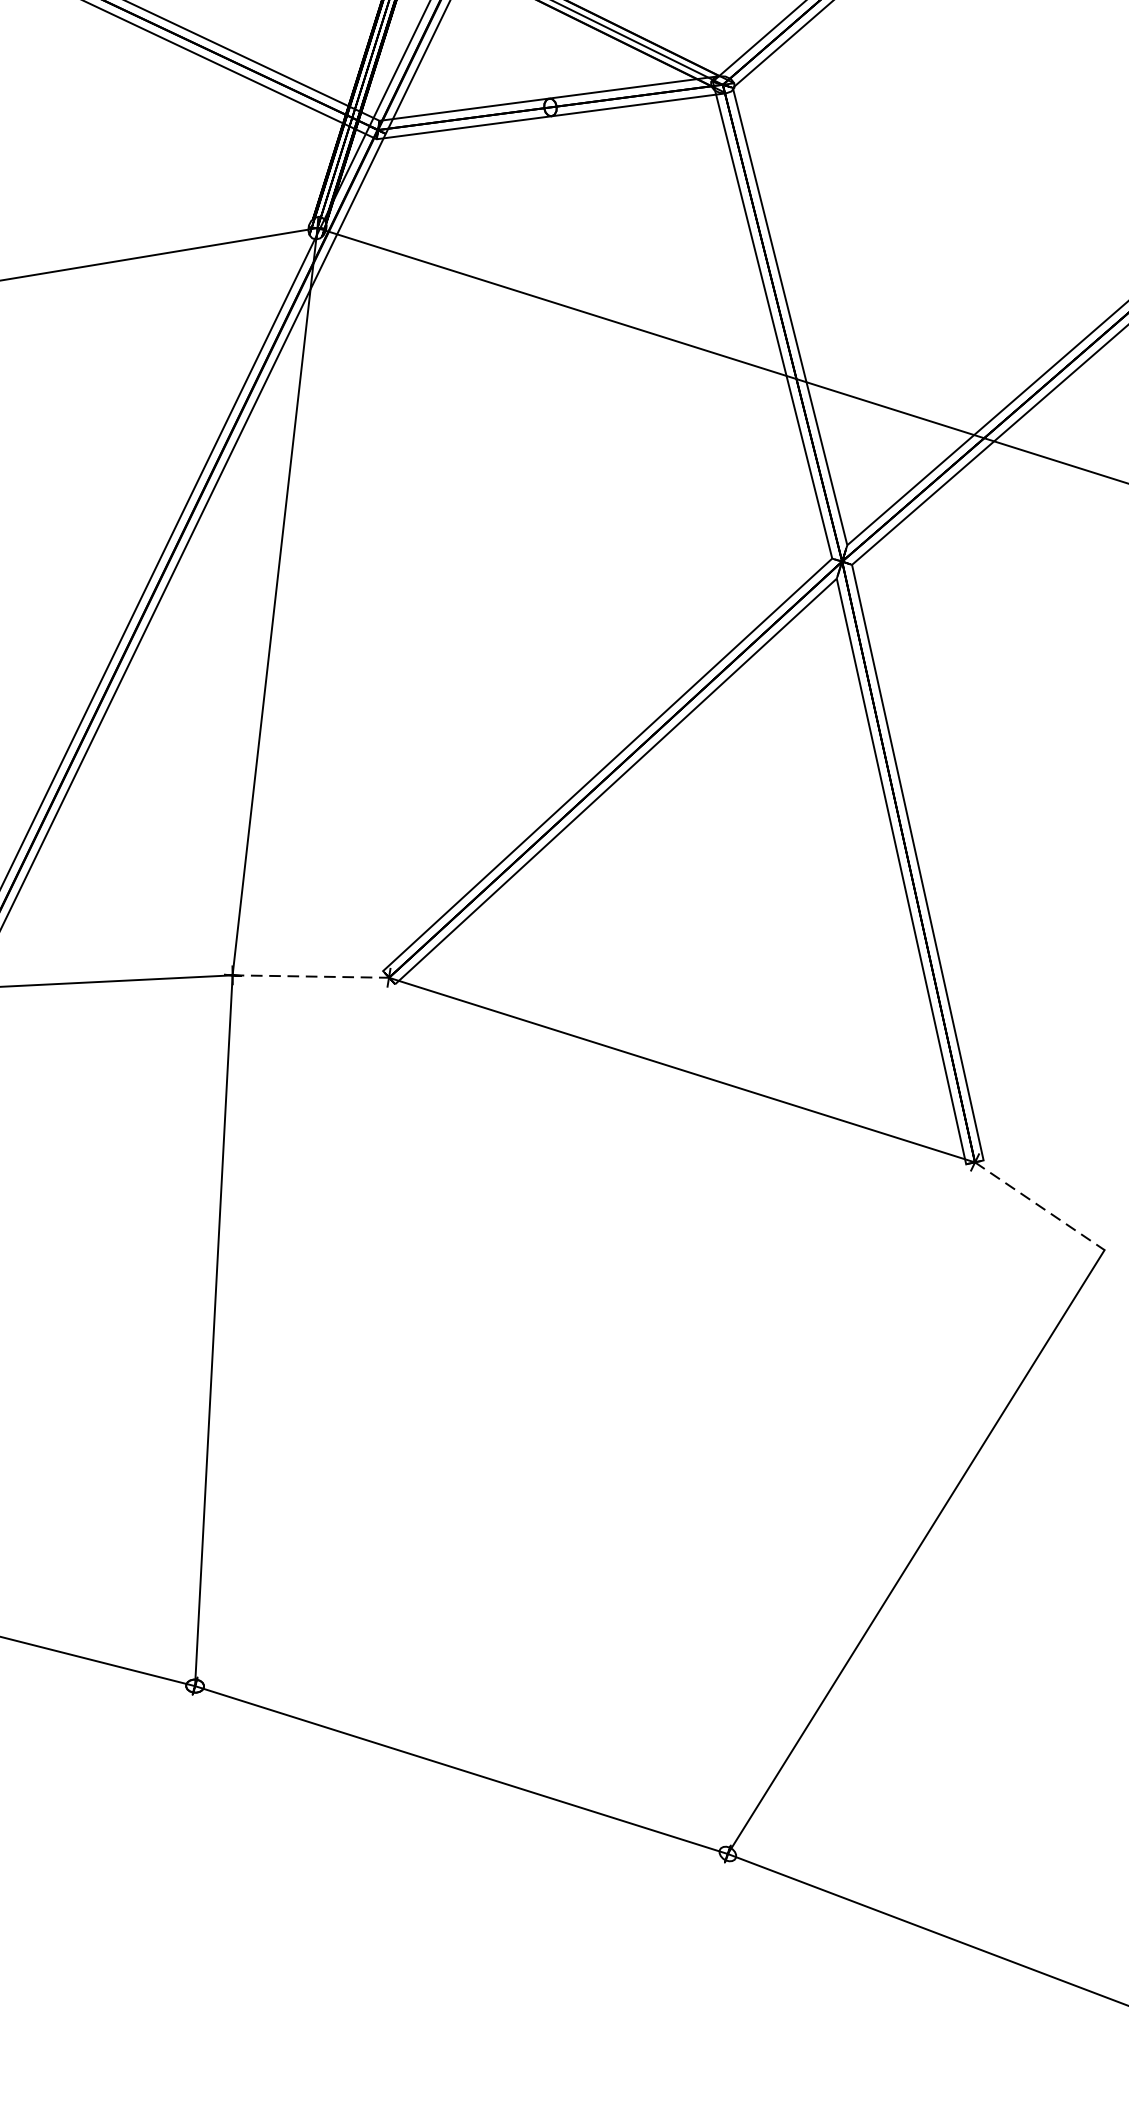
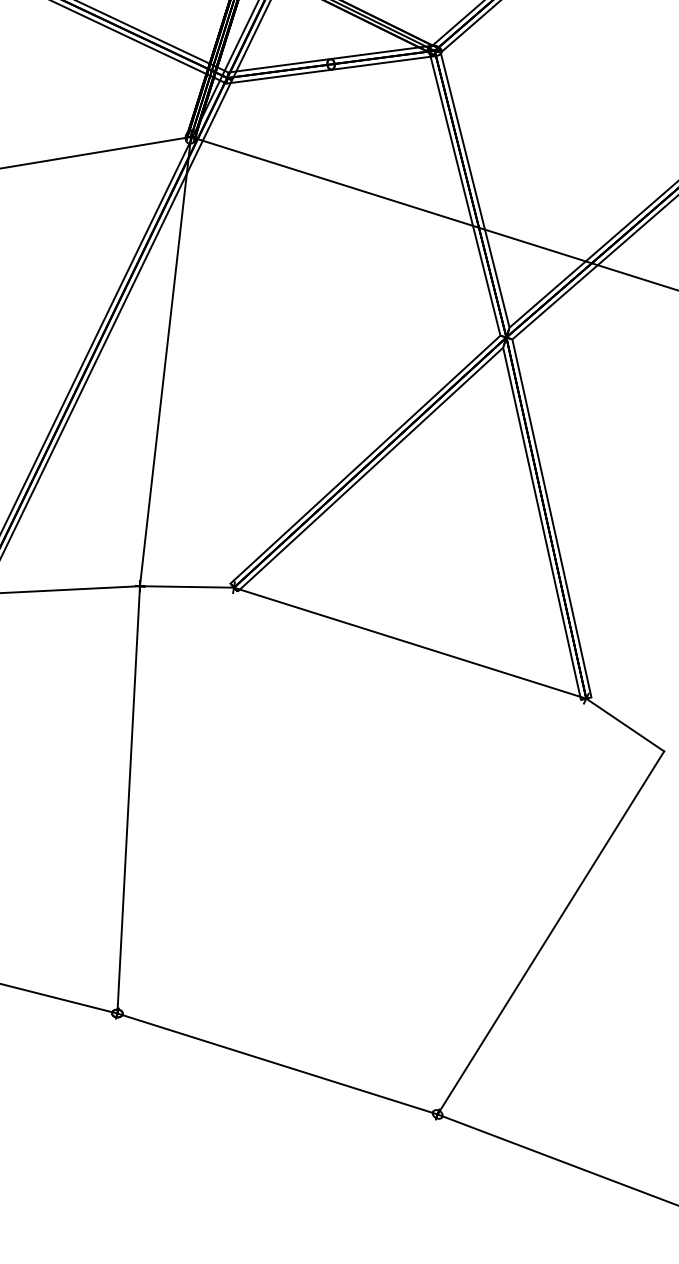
line: (311, 975) -> (187, 586), dashed -> solid
line: (1040, 1207) -> (625, 725), dashed -> solid

